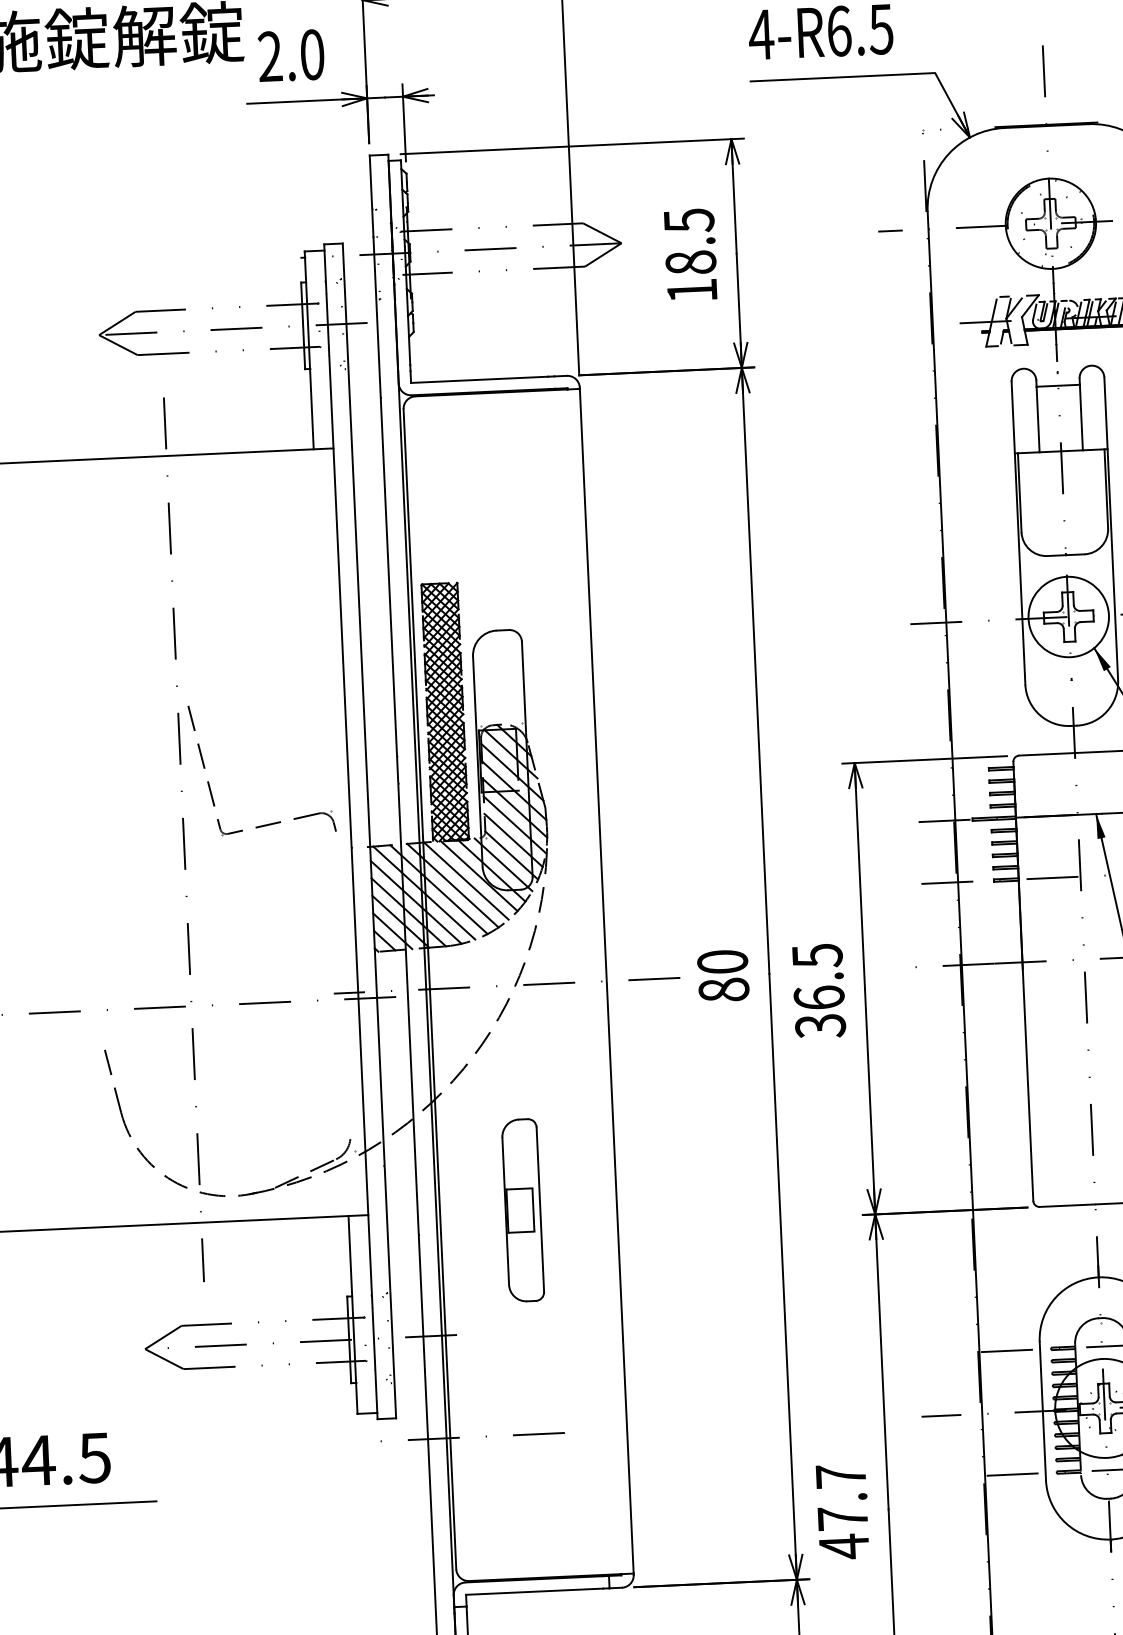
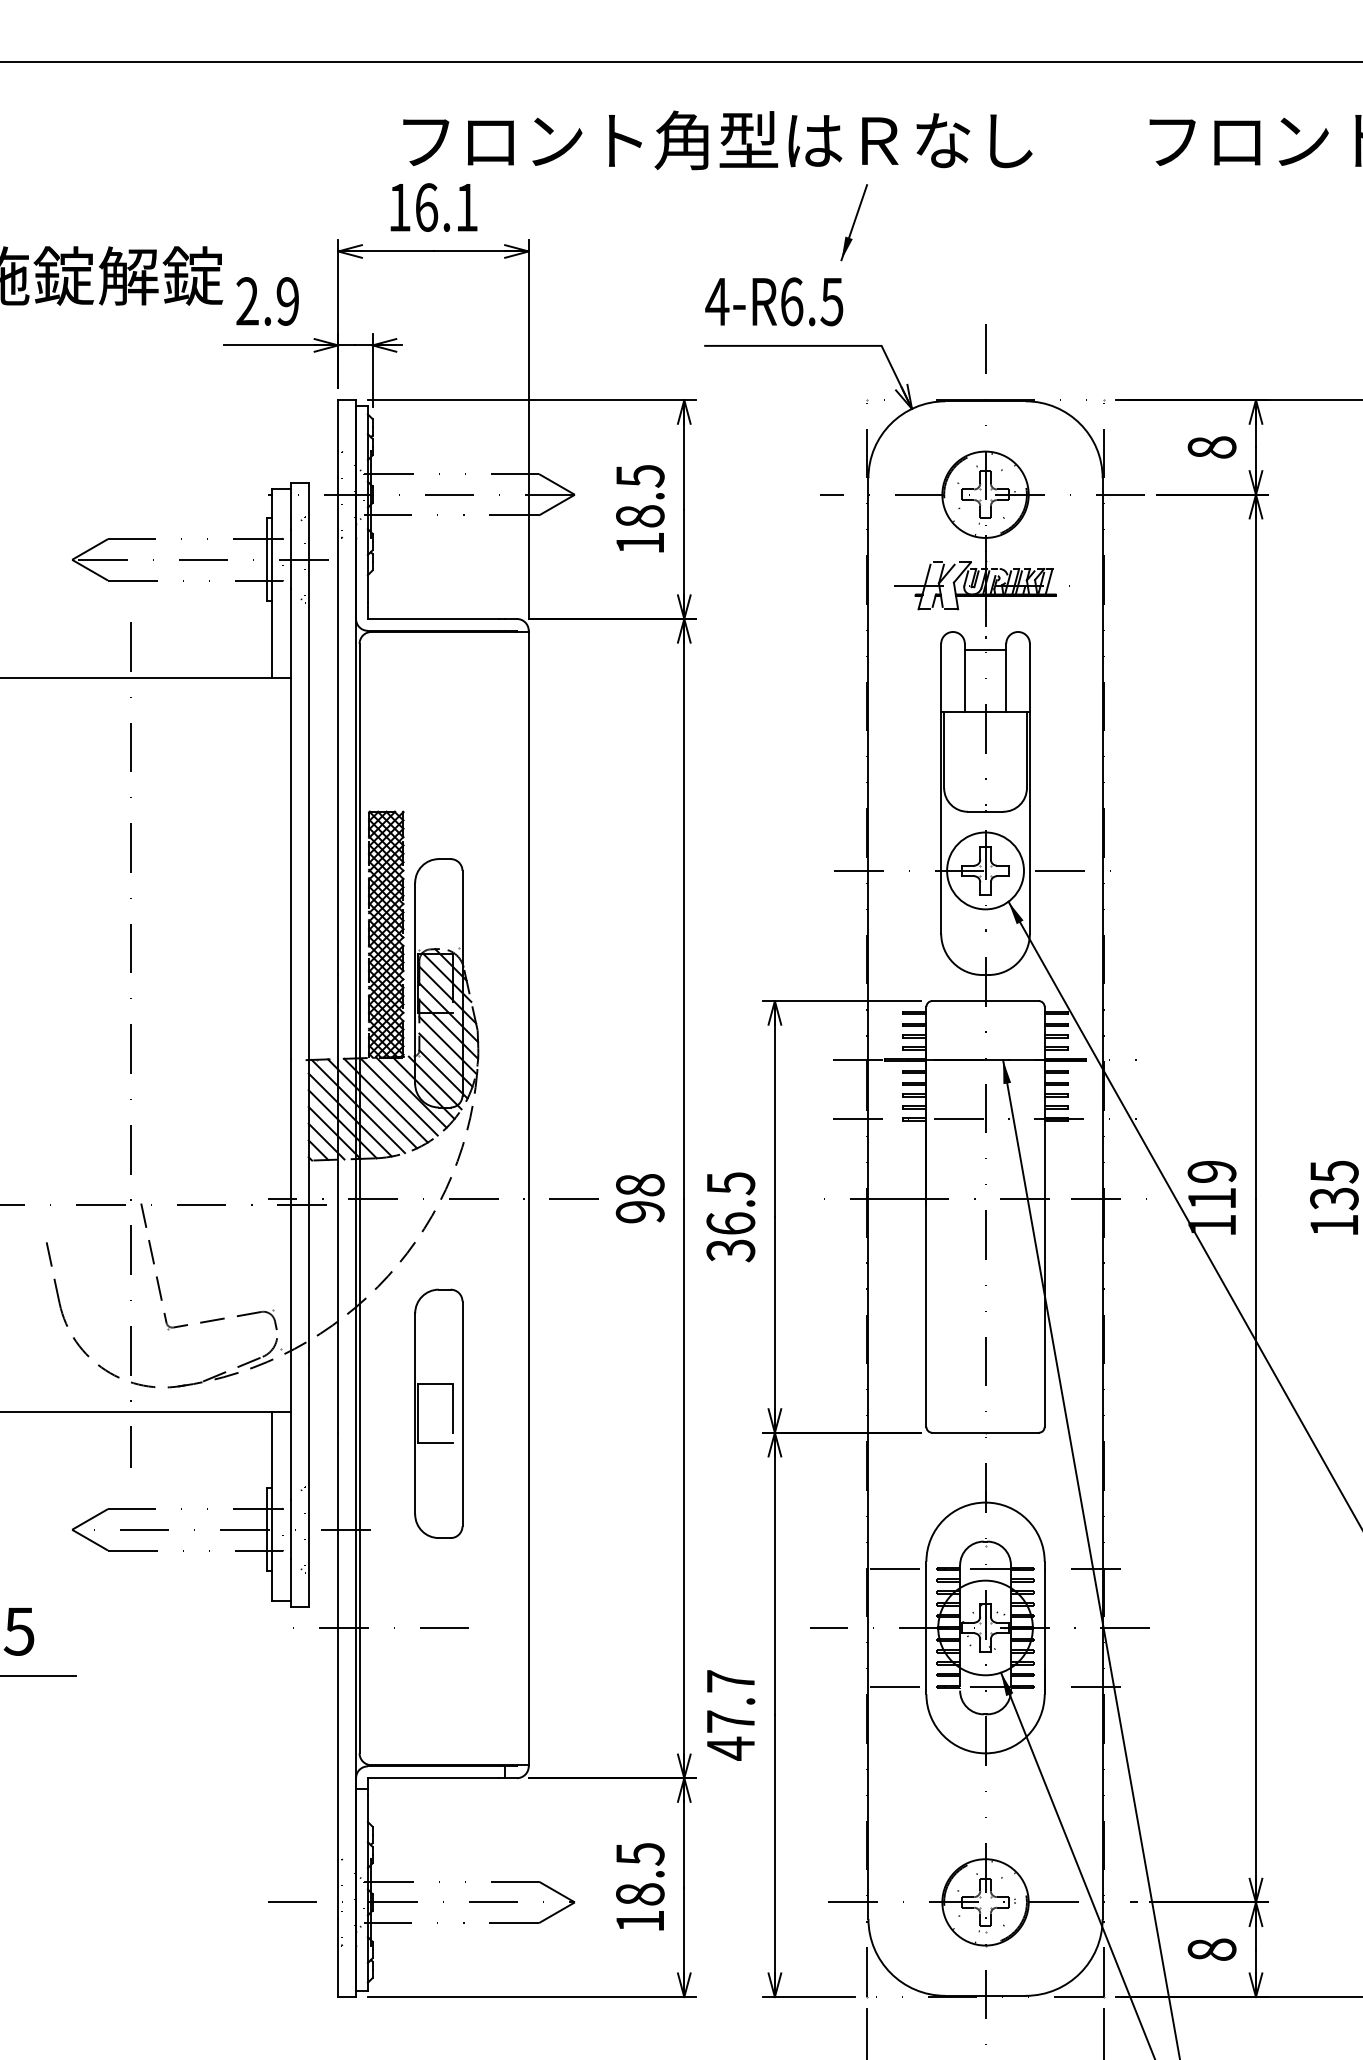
text: (311, 54) -> (287, 301), 2.0 -> 2.9
part: (209, 784) -> (158, 1279), moved
text: (722, 975) -> (639, 1198), 80 -> 98
part: (522, 1210) -> (438, 1413), size x1.43

